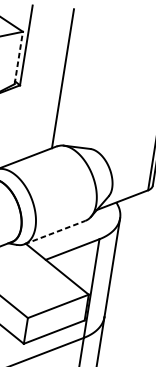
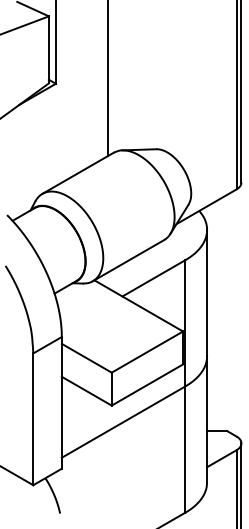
line: (18, 57) -> (48, 49), dashed -> solid
line: (54, 232) -> (128, 260), dashed -> solid

